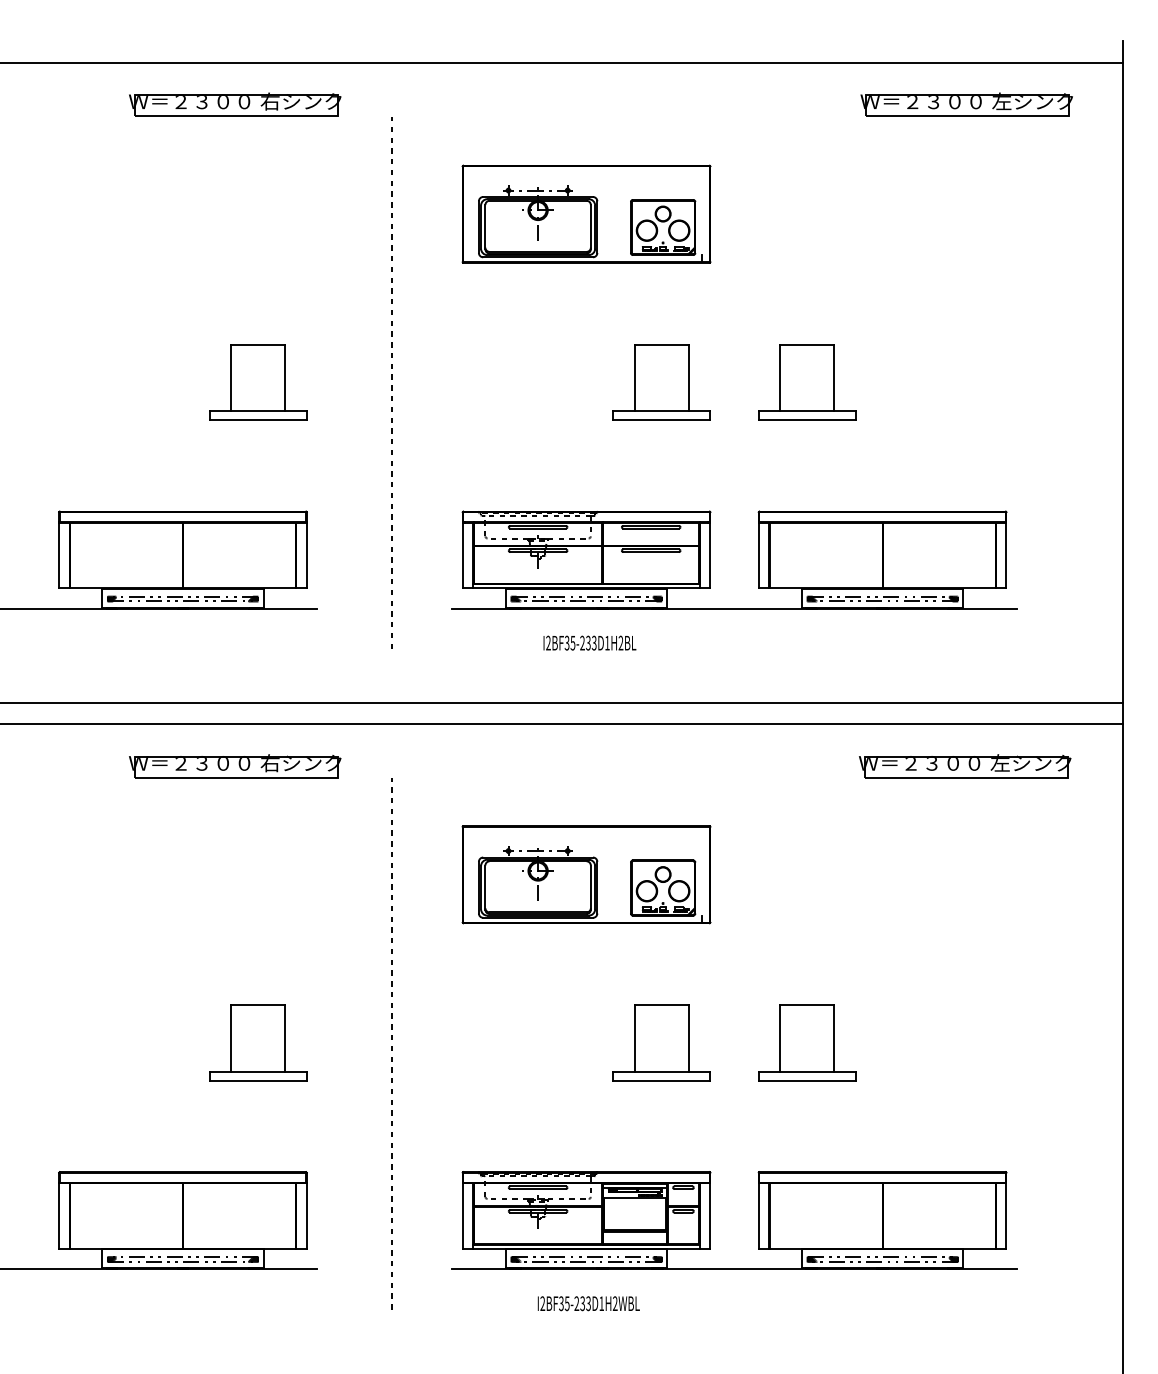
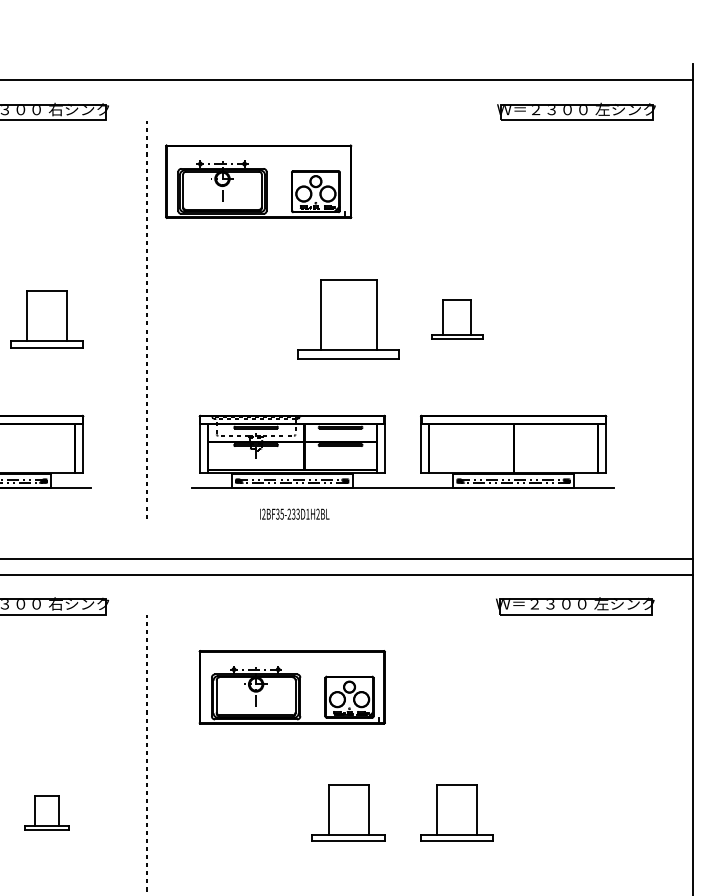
part: (586, 213) -> (258, 181), moved
part: (661, 382) -> (348, 319), size x1.4
part: (807, 382) -> (457, 319), size x0.7
part: (258, 1042) -> (47, 812), size x0.6

